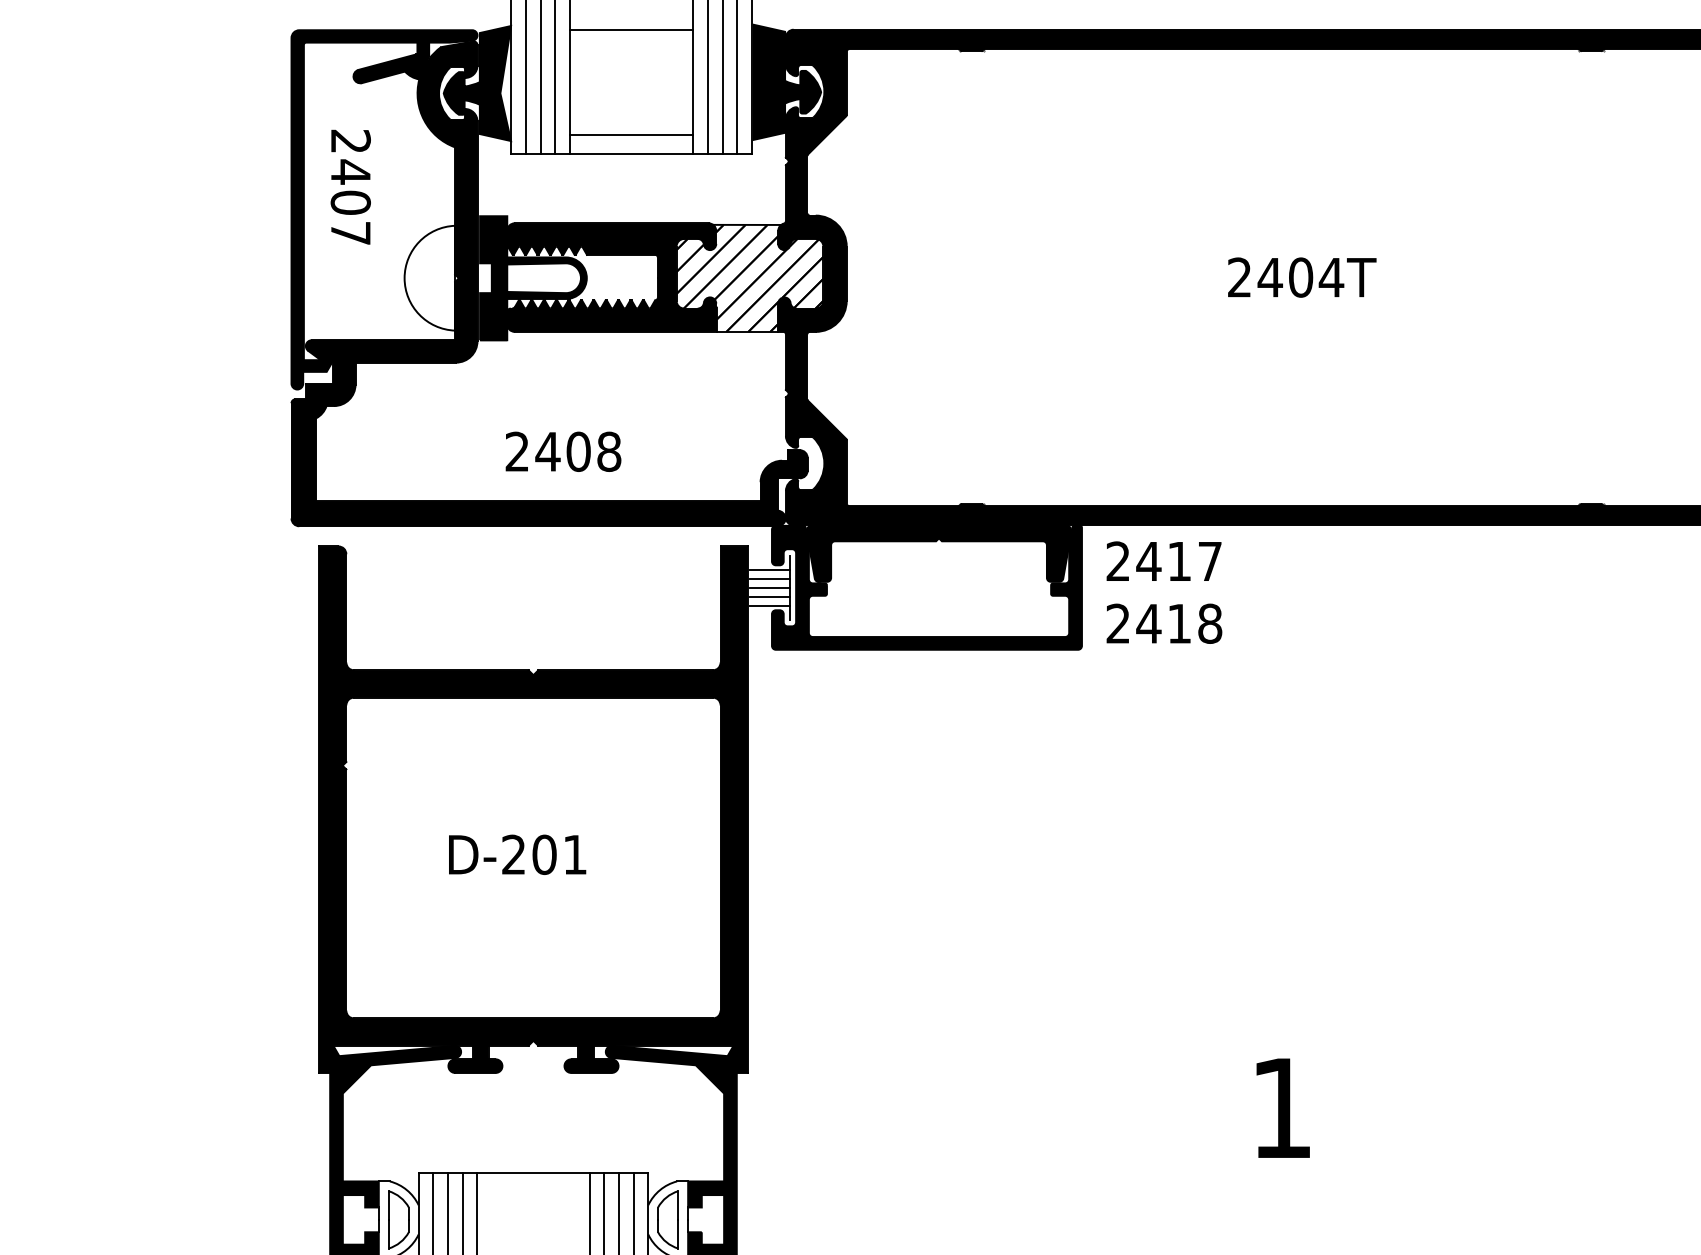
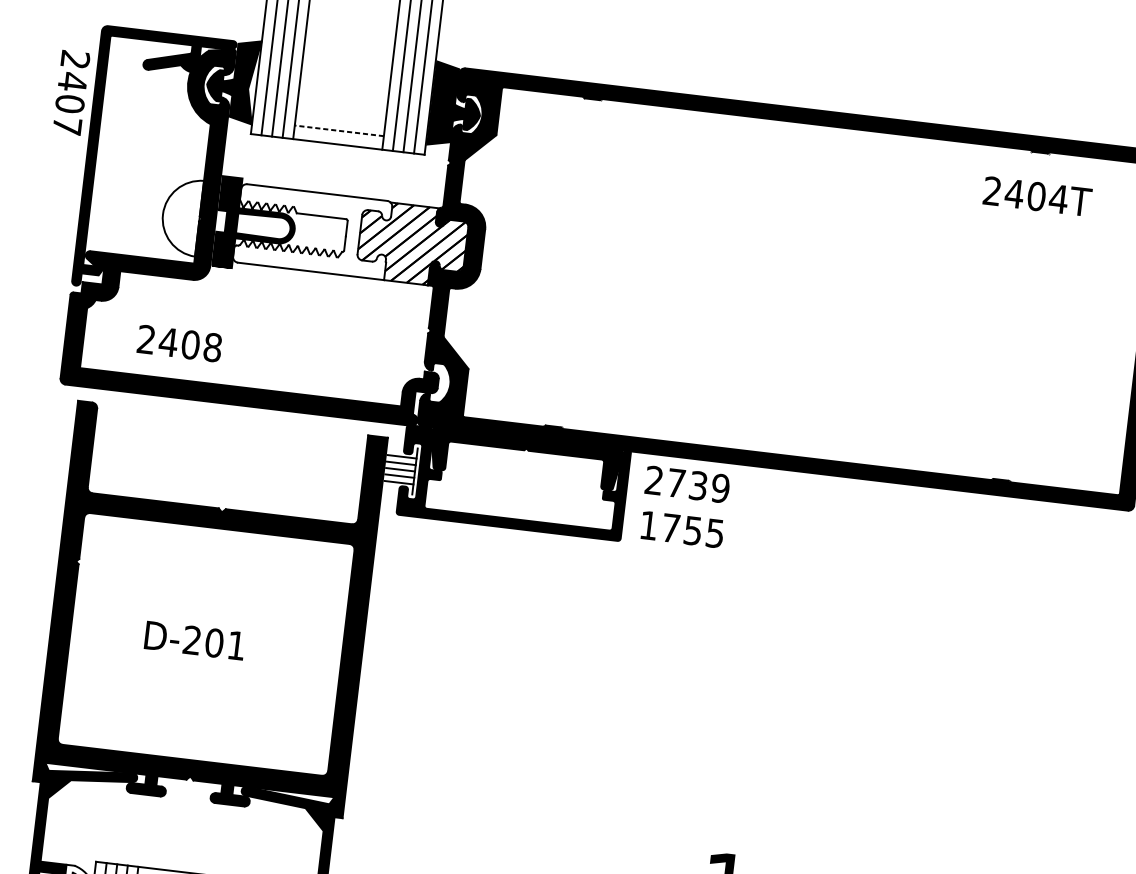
line: (631, 30) -> (348, 55), removed
line: (631, 135) -> (339, 130), solid -> dashed
text: (350, 186) -> (71, 92), moved
fill: (611, 277) -> (312, 231), removed
text: (1302, 277) -> (1037, 196), moved
text: (563, 451) -> (179, 343), moved
text: (1179, 561) -> (698, 485), 2417 -> 2739
text: (1164, 623) -> (682, 529), 2418 -> 1755

